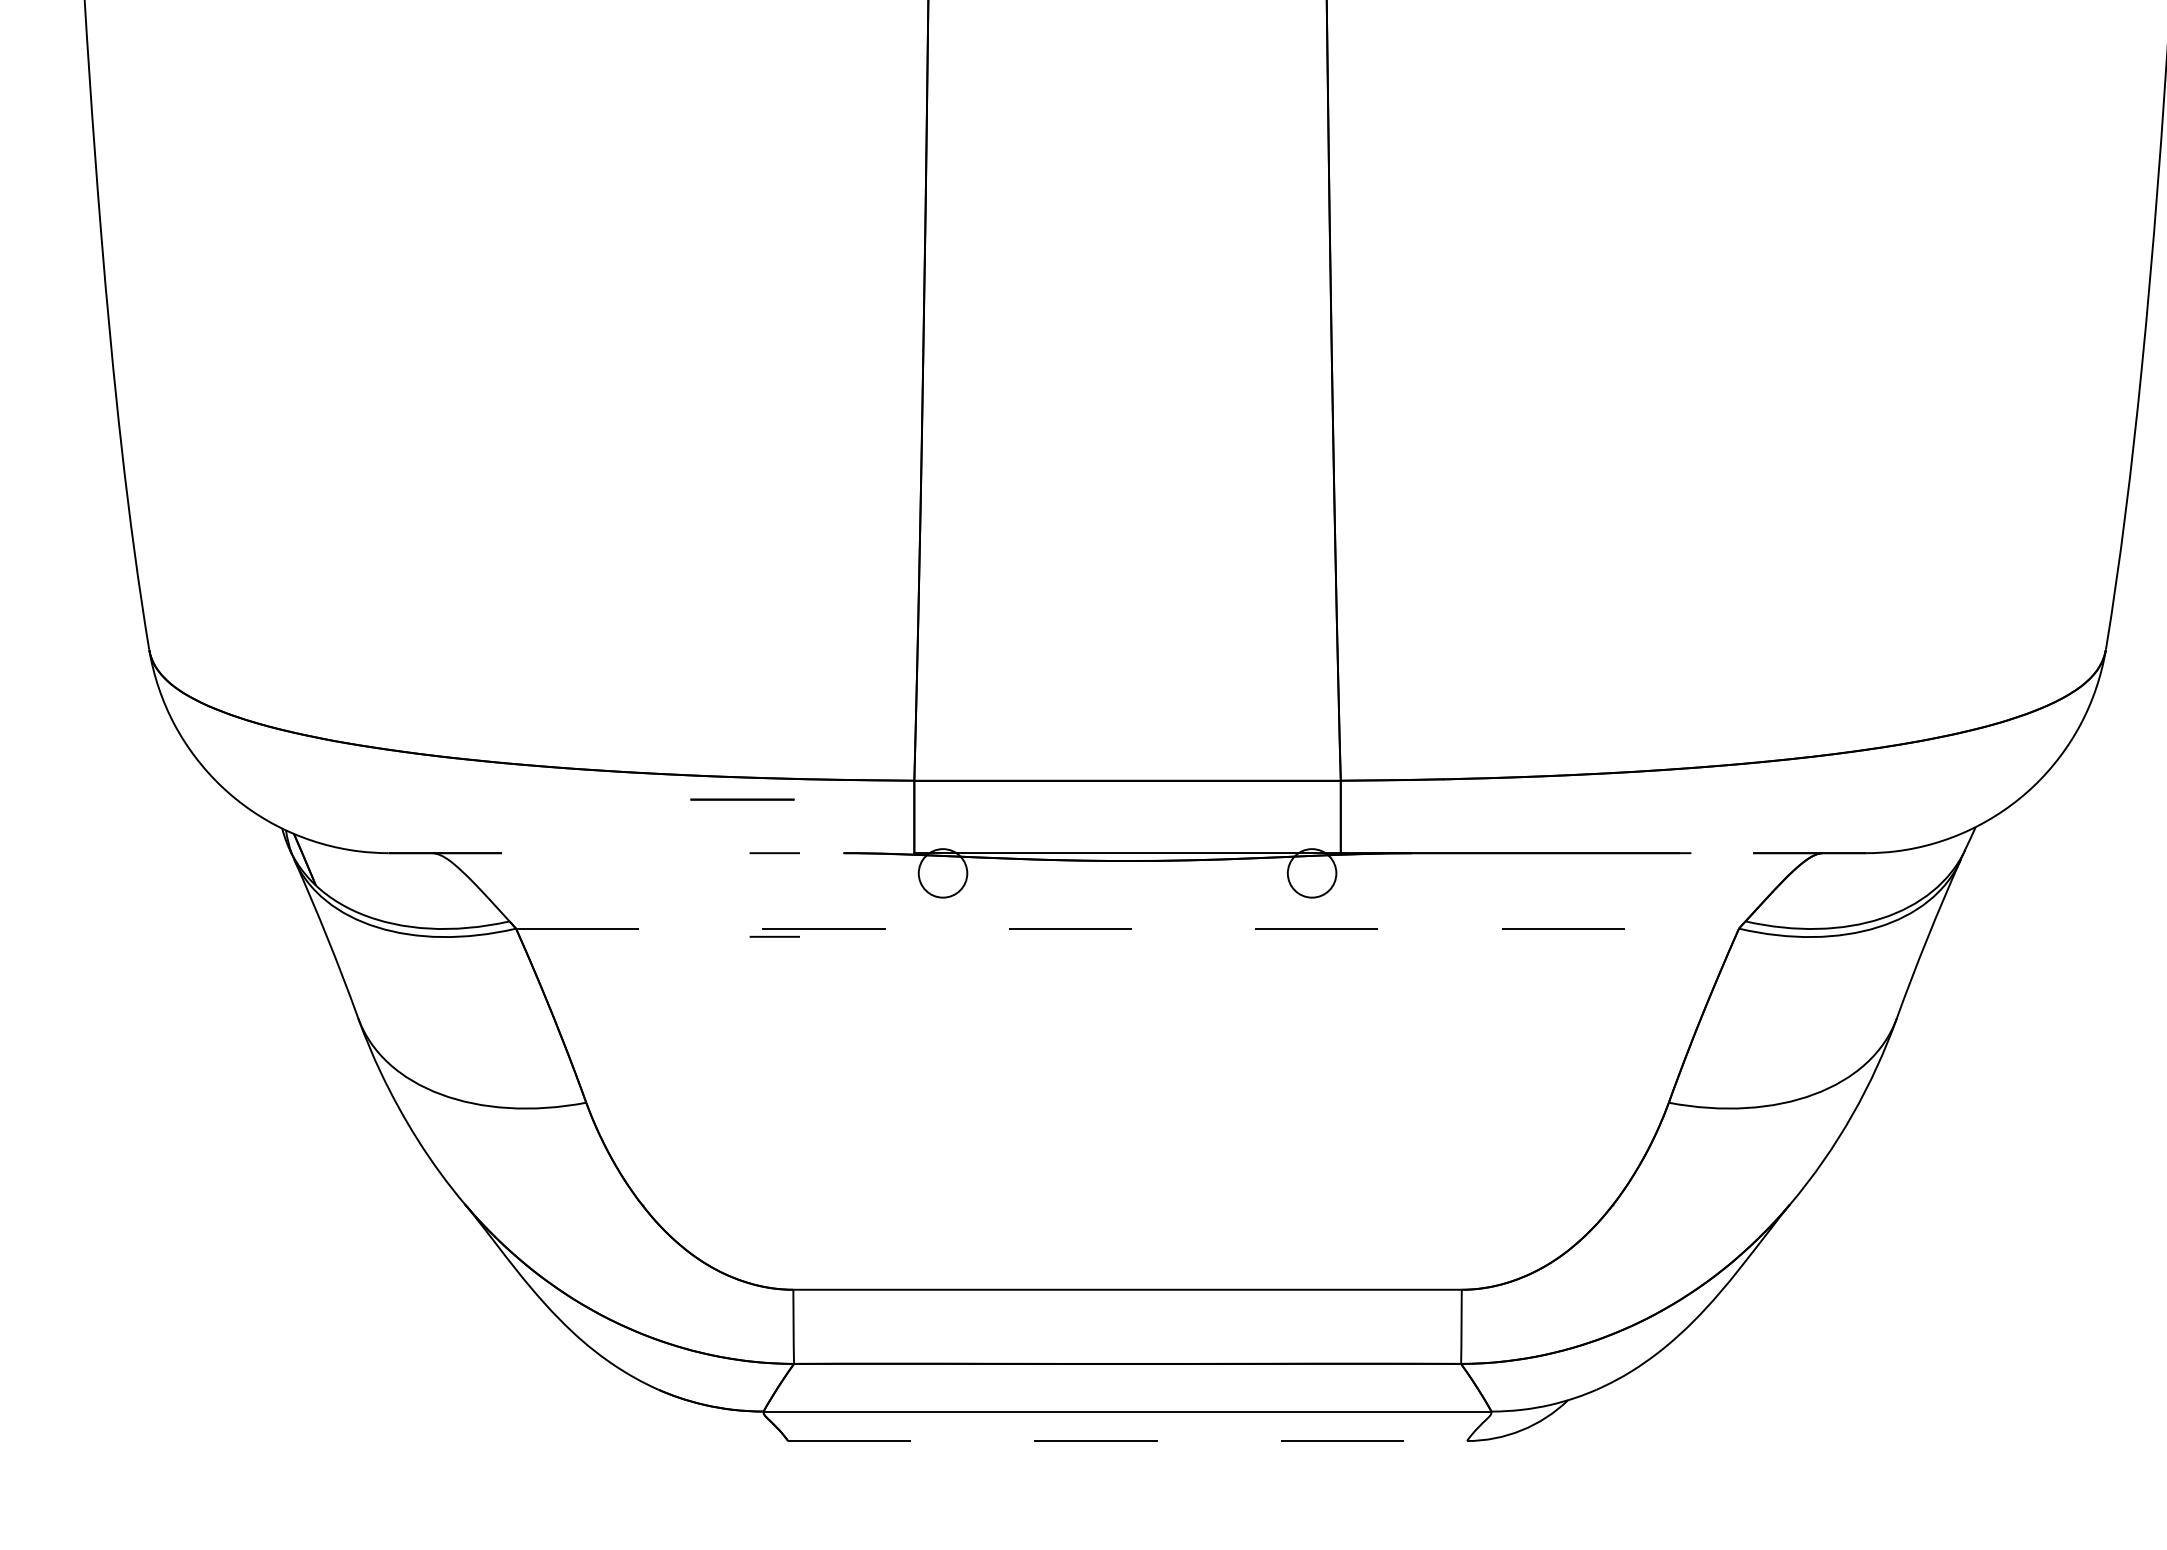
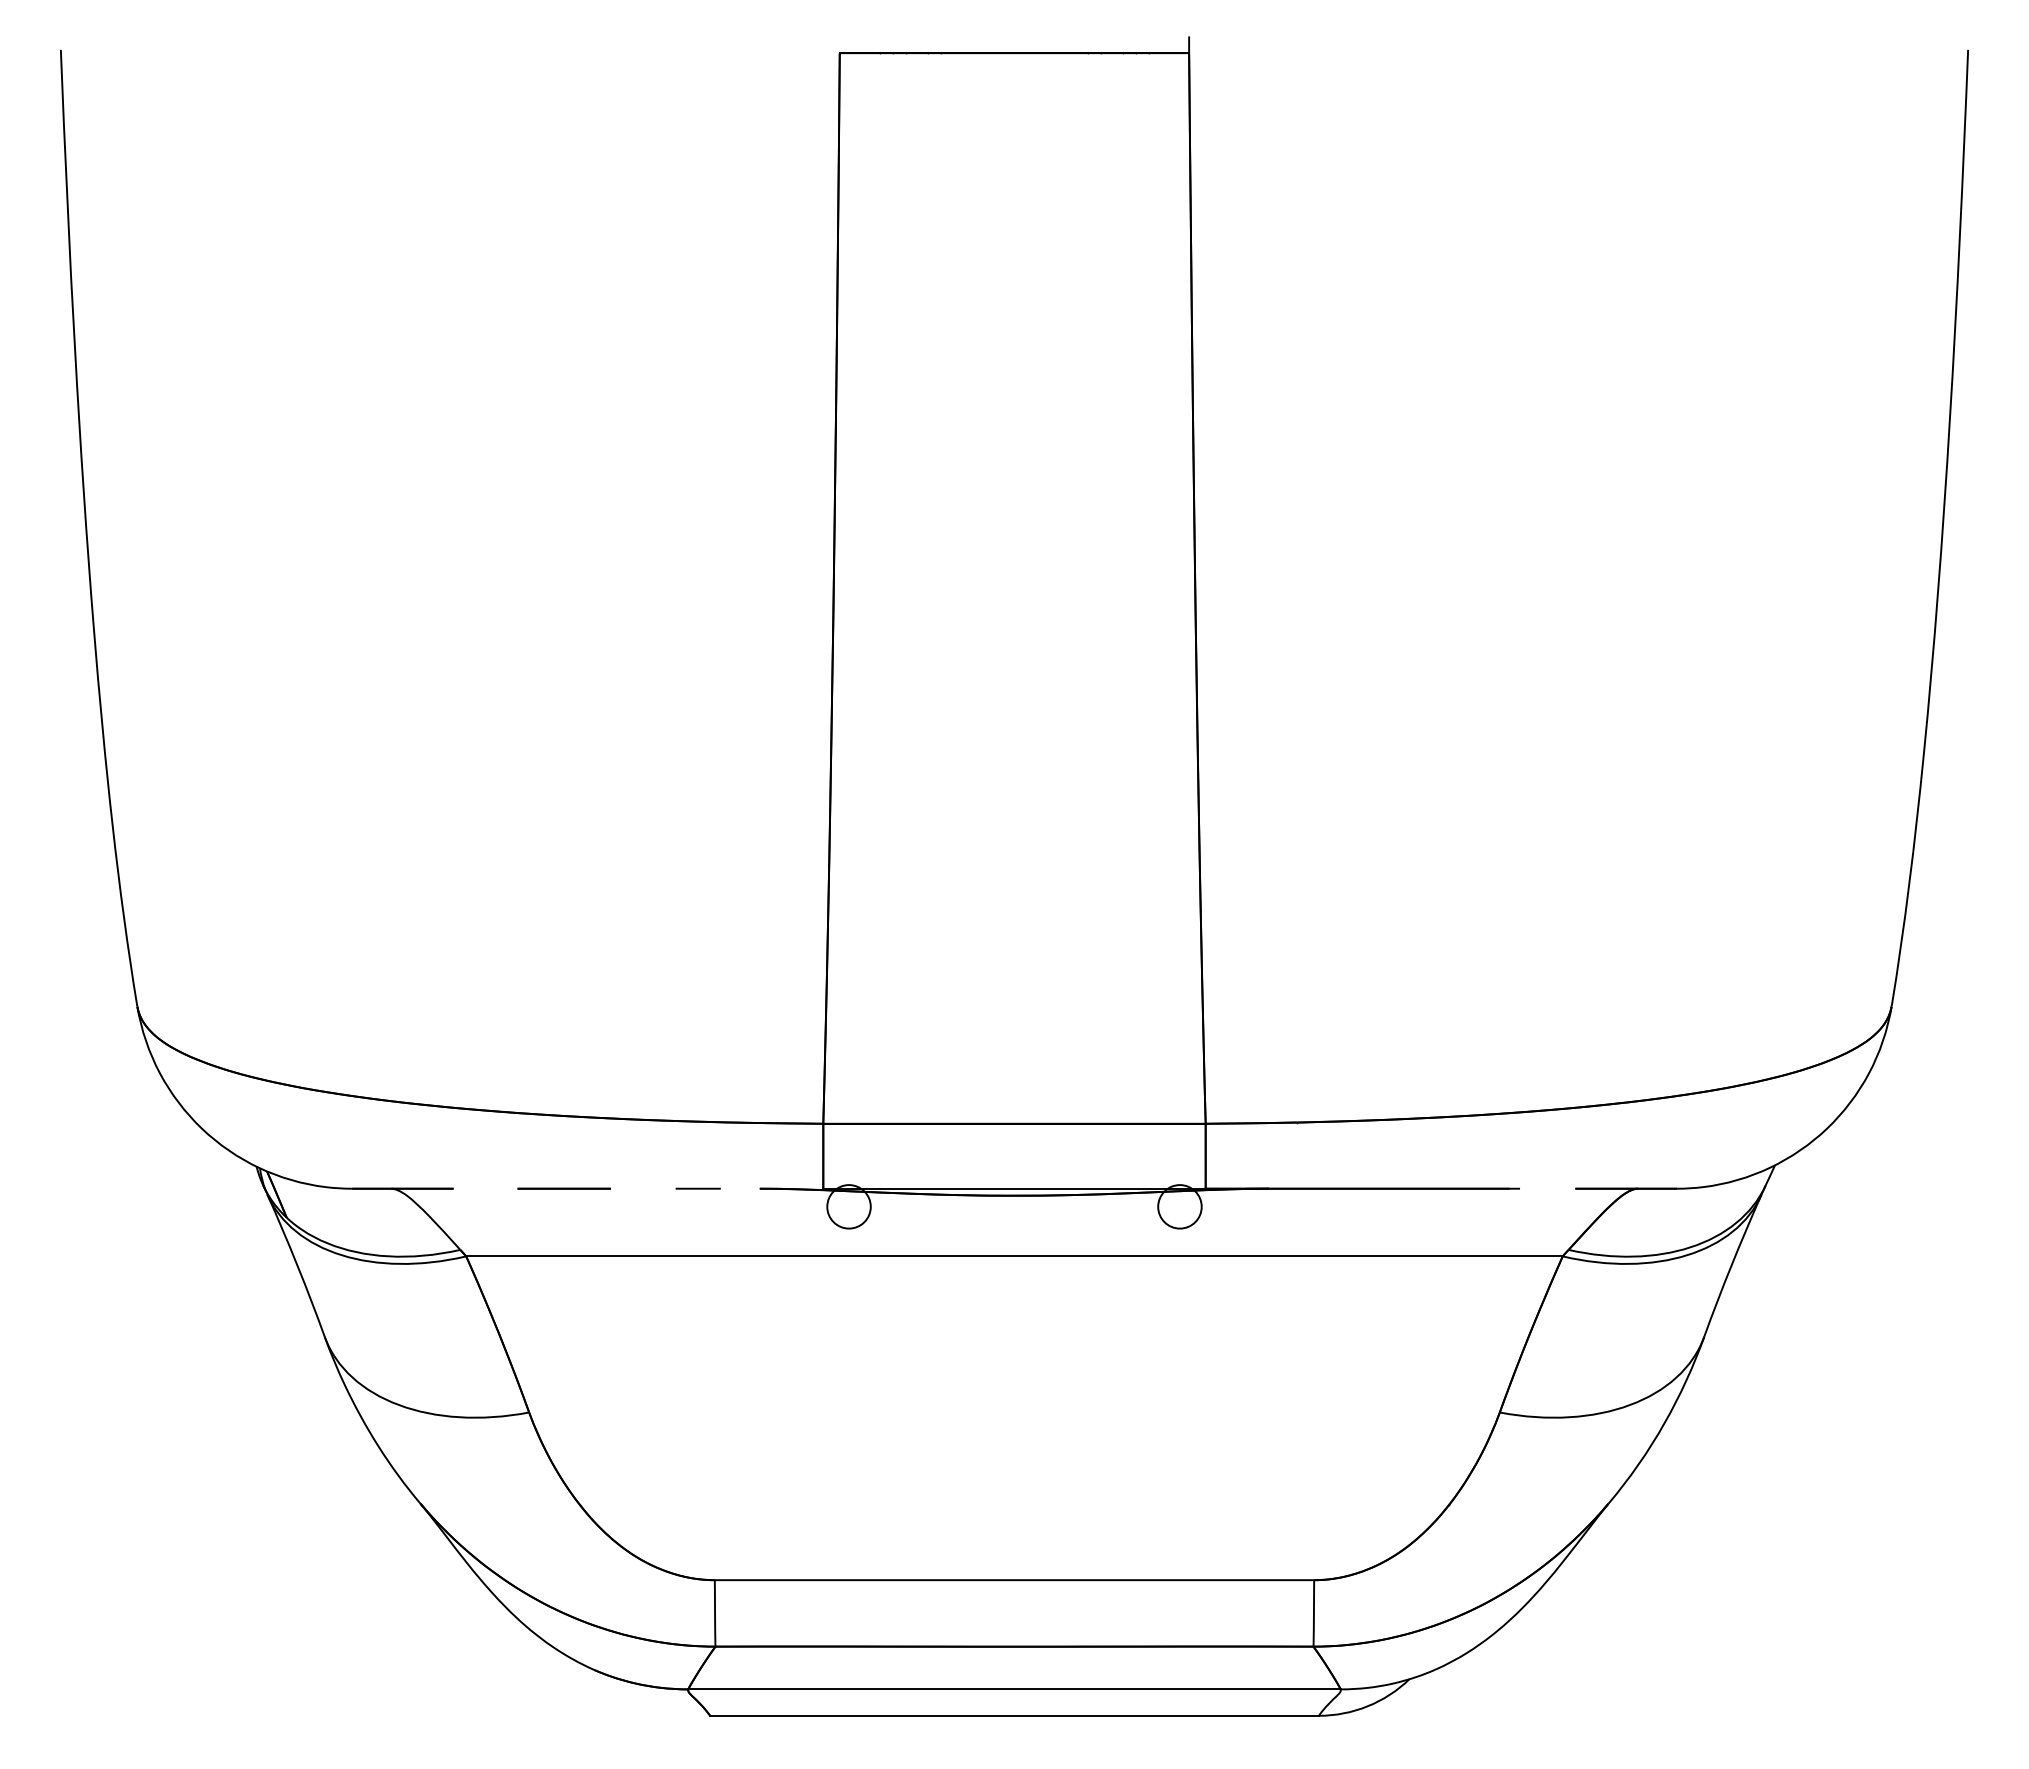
line: (741, 799) -> (563, 1188), moved
line: (1128, 928) -> (1015, 1256), dashed -> solid
line: (774, 936) -> (697, 1263), removed
line: (1128, 1440) -> (1015, 1715), dashed -> solid

